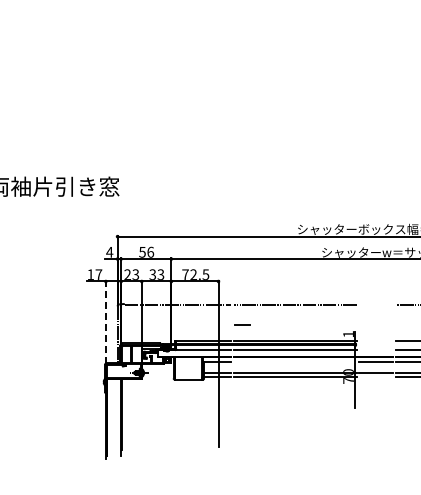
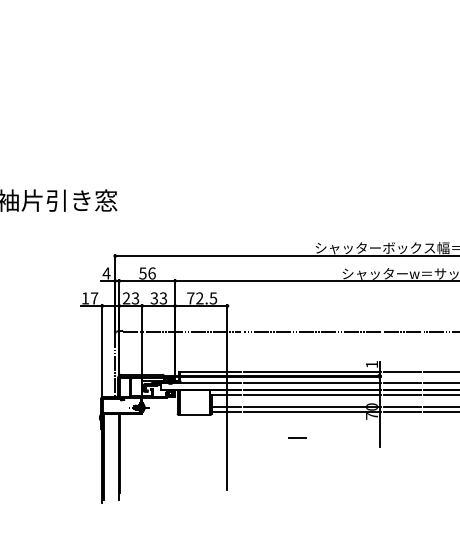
line: (375, 305) -> (401, 332), added
line: (105, 322) -> (101, 351), dashed -> solid
line: (242, 324) -> (297, 437), moved
line: (375, 340) -> (401, 371), added
line: (375, 350) -> (401, 382), added
line: (294, 362) -> (311, 395), added
line: (375, 376) -> (401, 411), added

